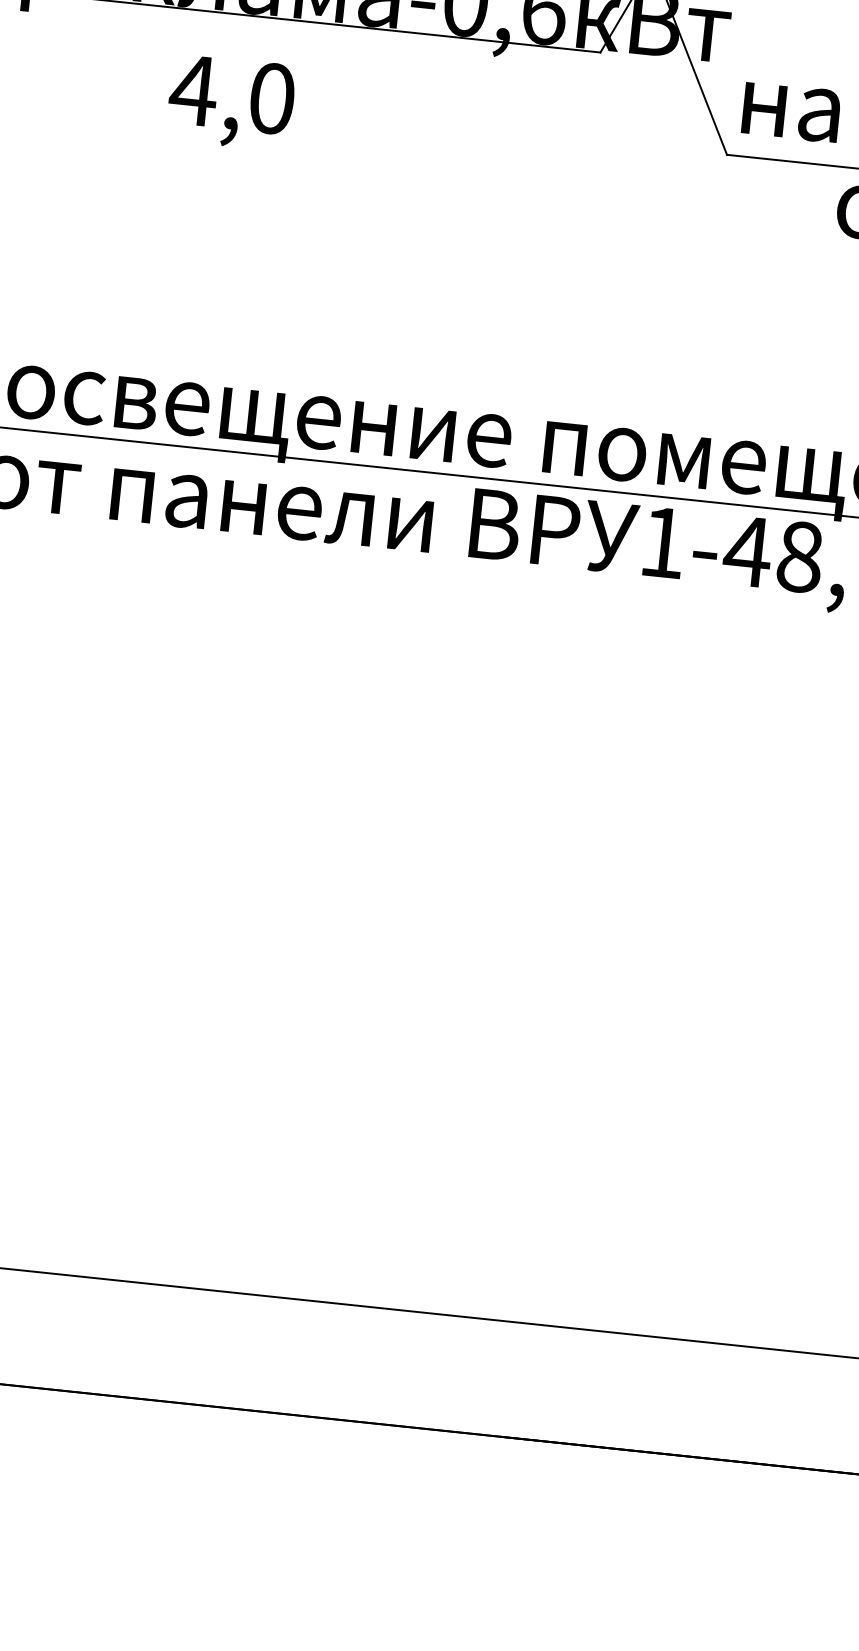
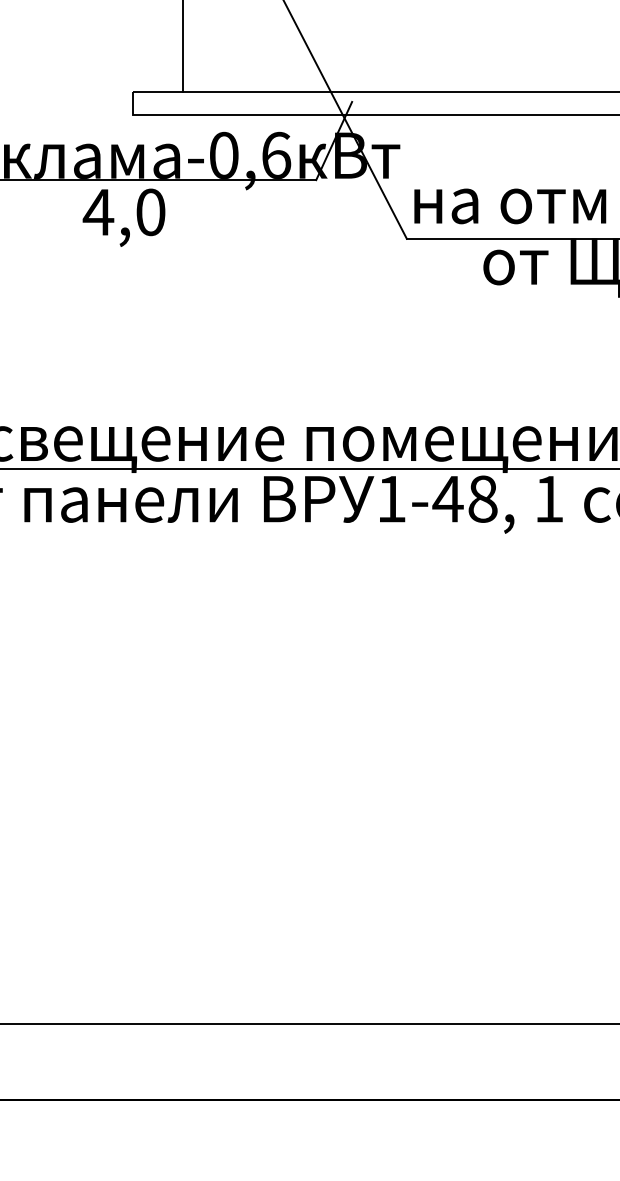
text: (230, 102) -> (123, 217), moved

